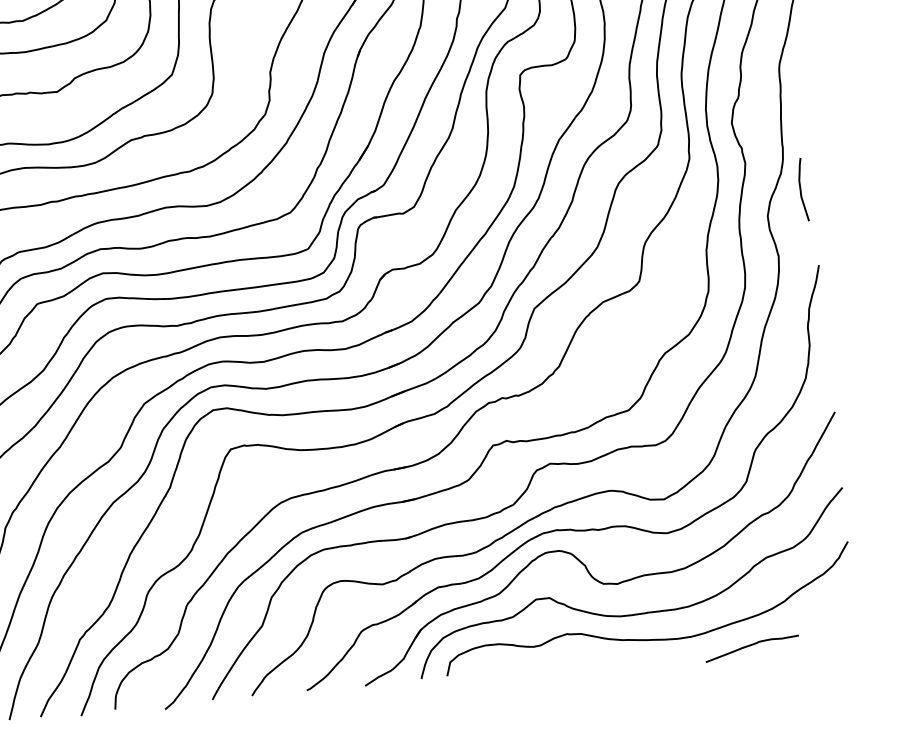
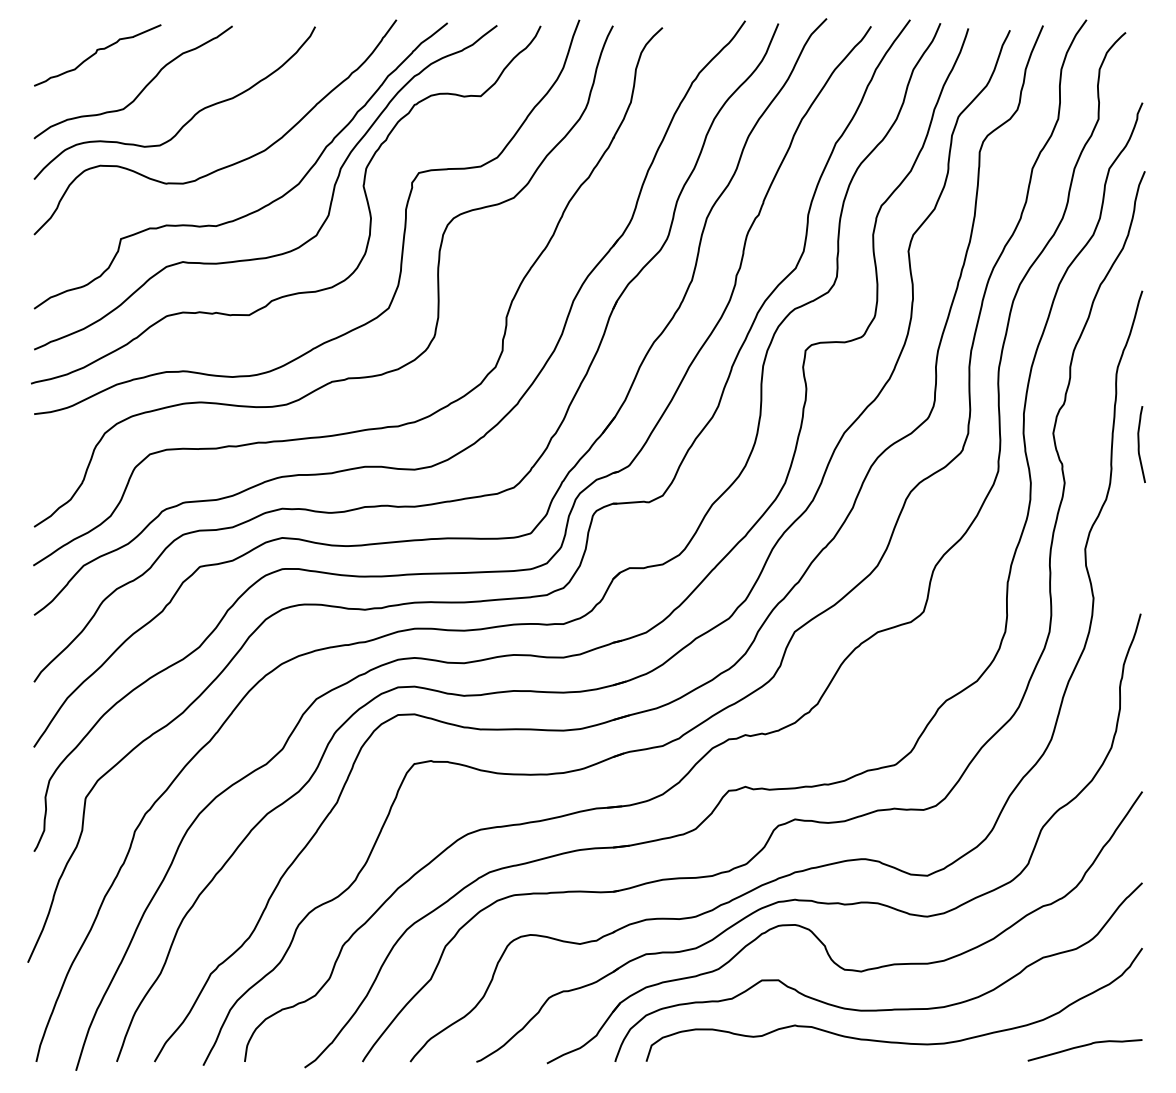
curve: (801, 189) -> (1139, 444), moved
curve: (751, 645) -> (1084, 1046), moved

